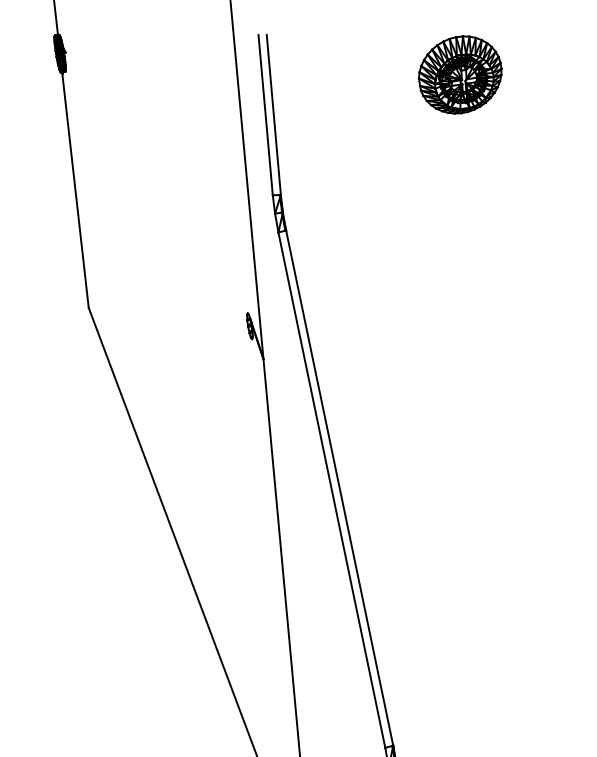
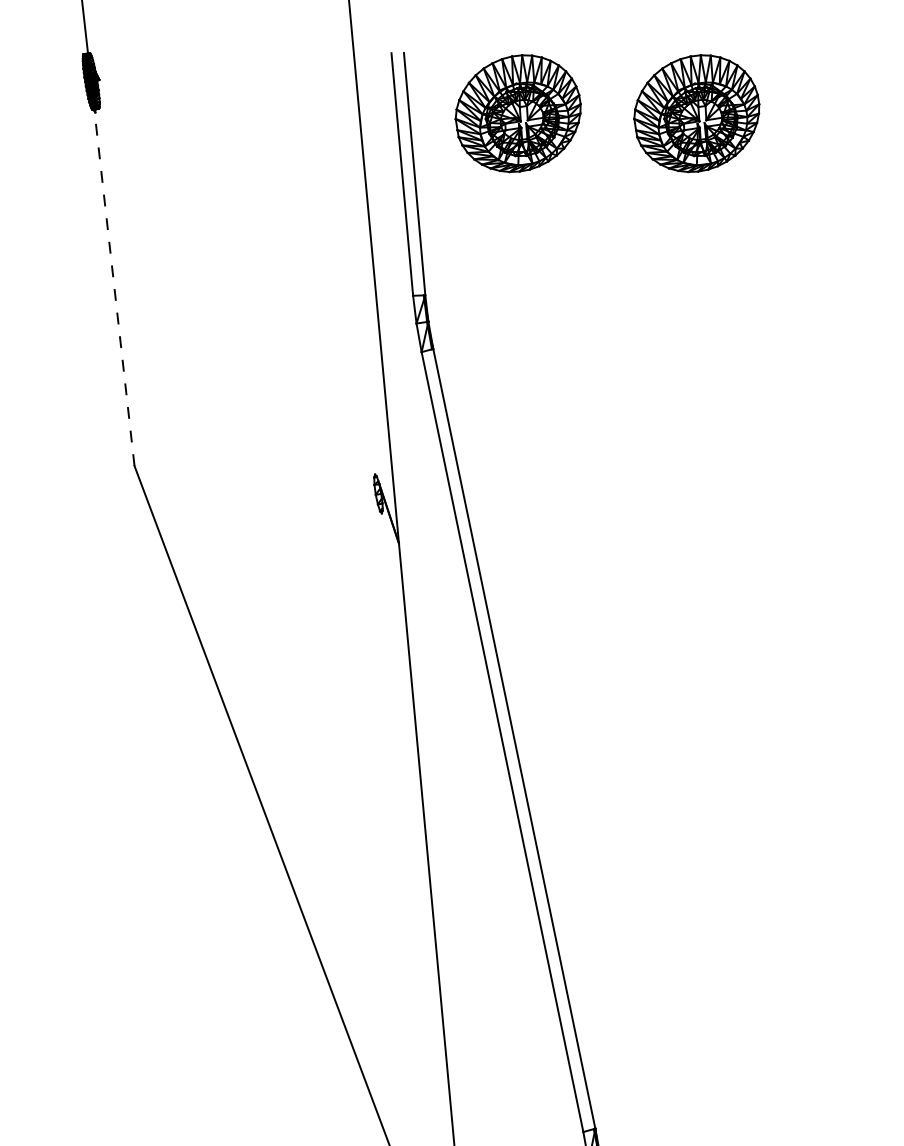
part: (341, 74) -> (517, 112), added
line: (75, 189) -> (114, 286), solid -> dashed

